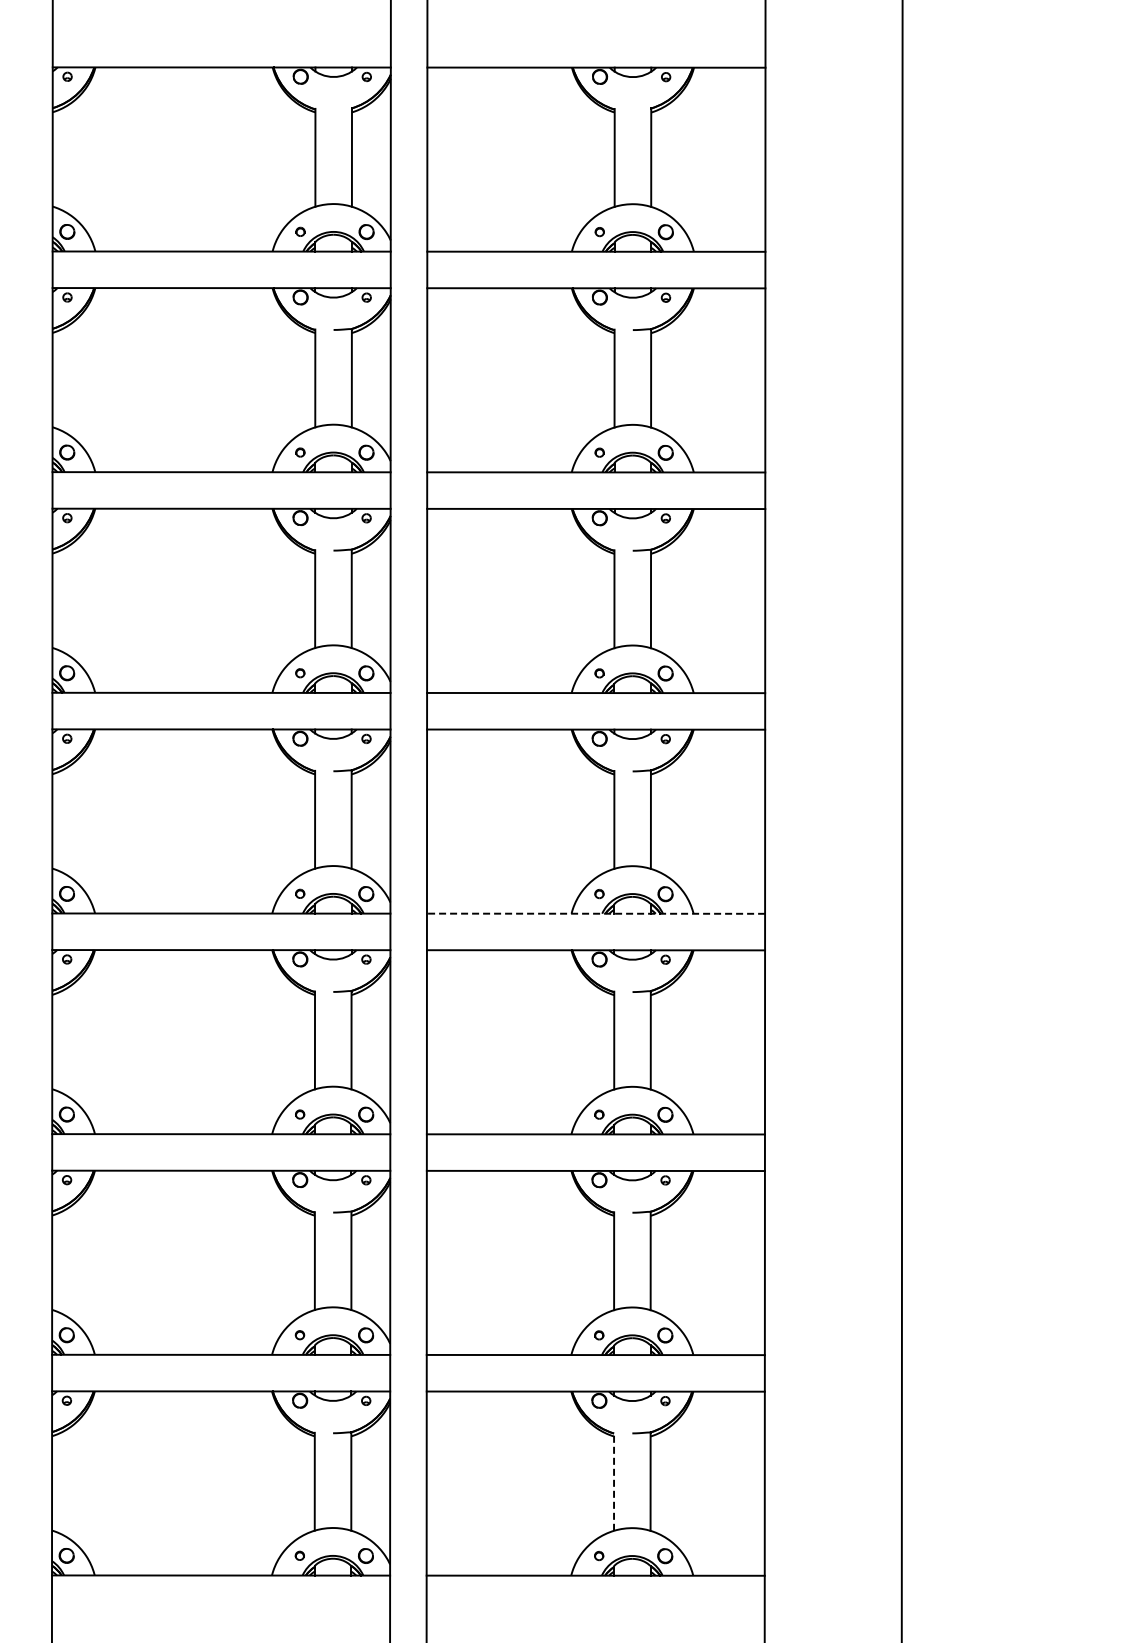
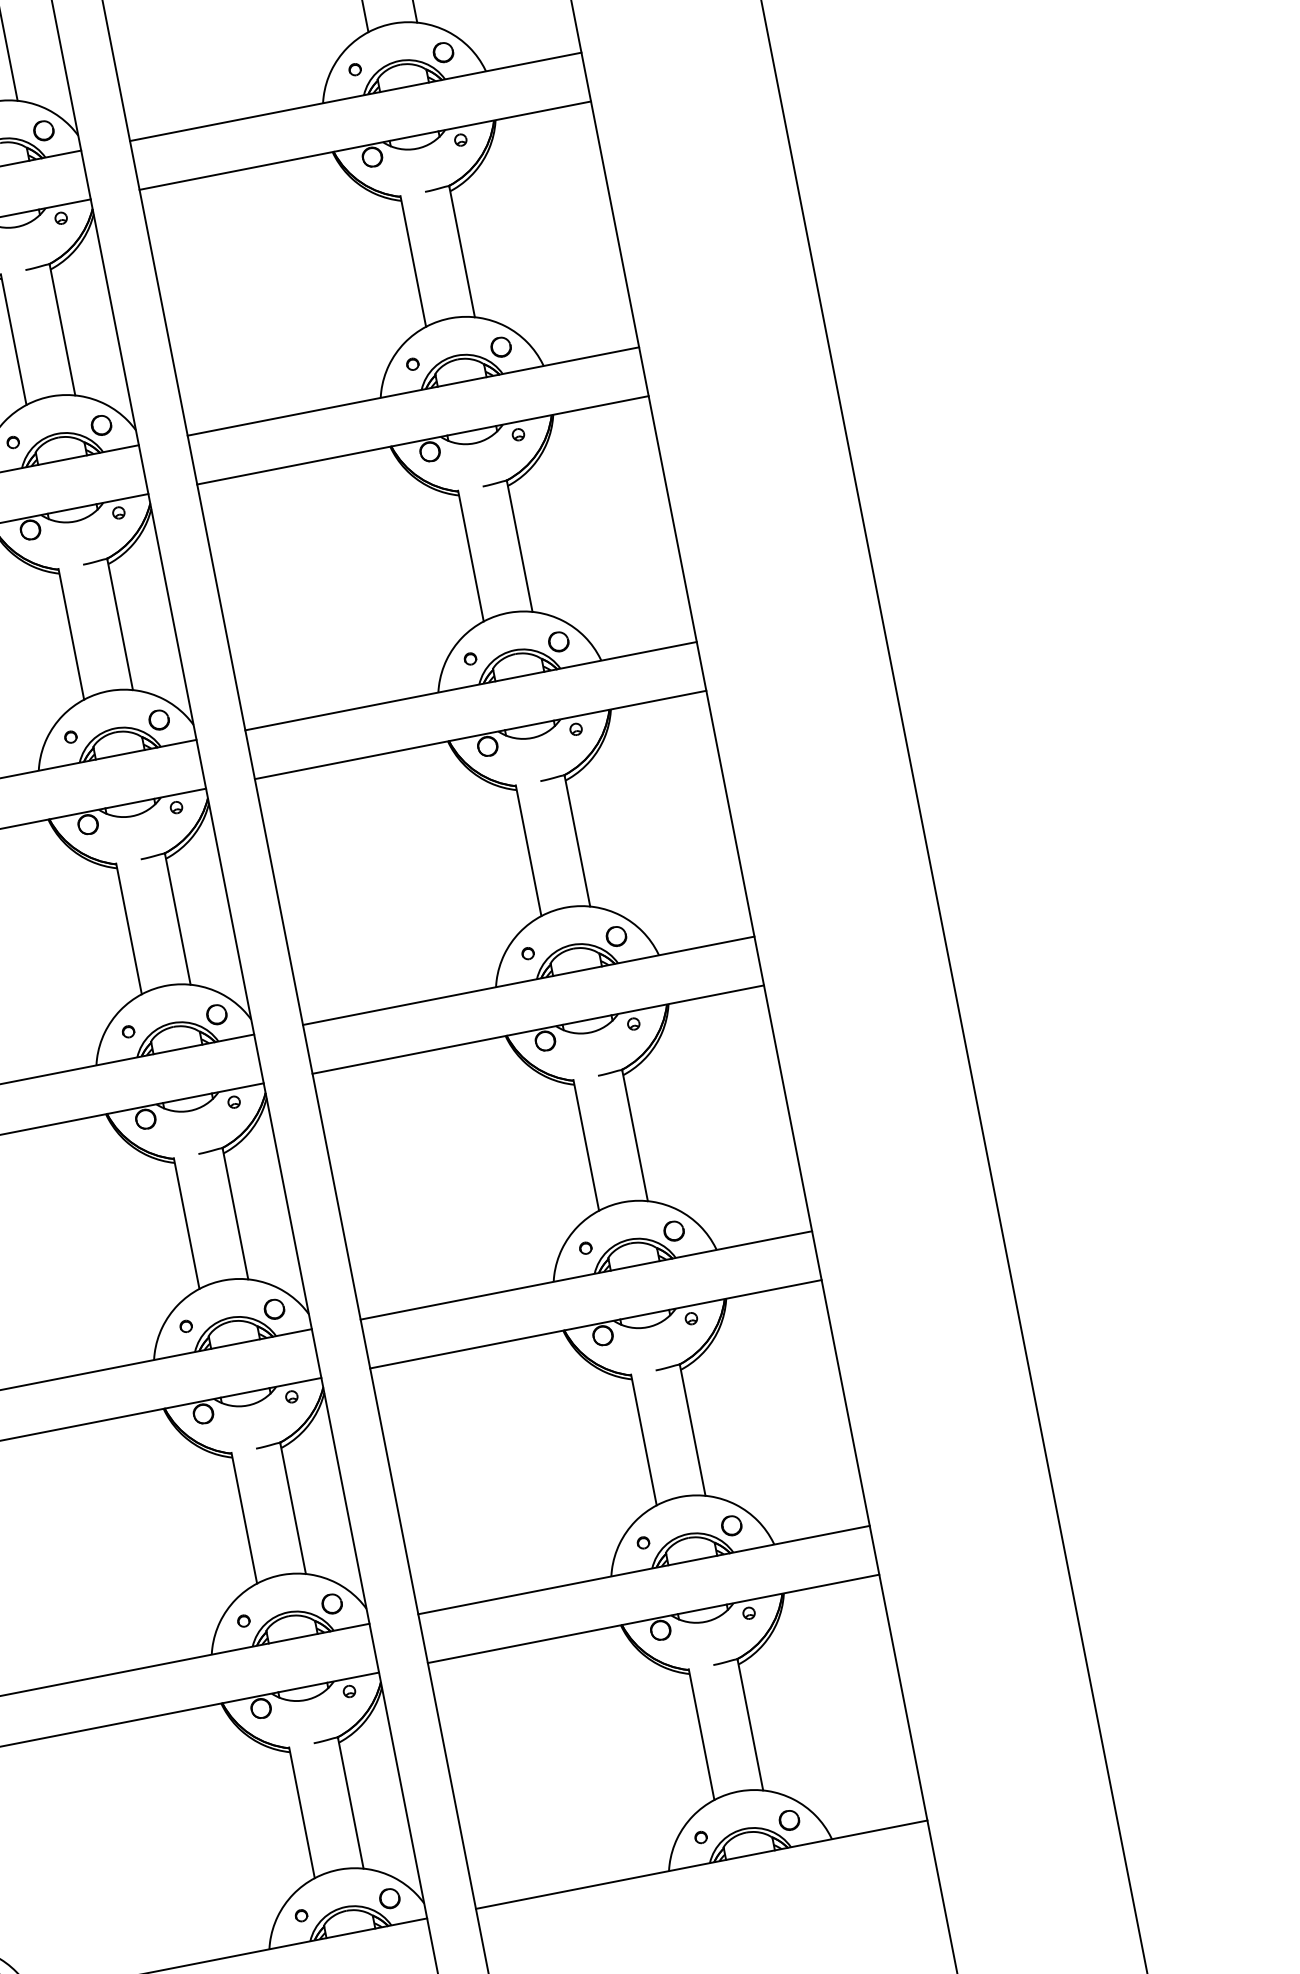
line: (595, 913) -> (527, 980), dashed -> solid
line: (614, 1481) -> (702, 1734), dashed -> solid

